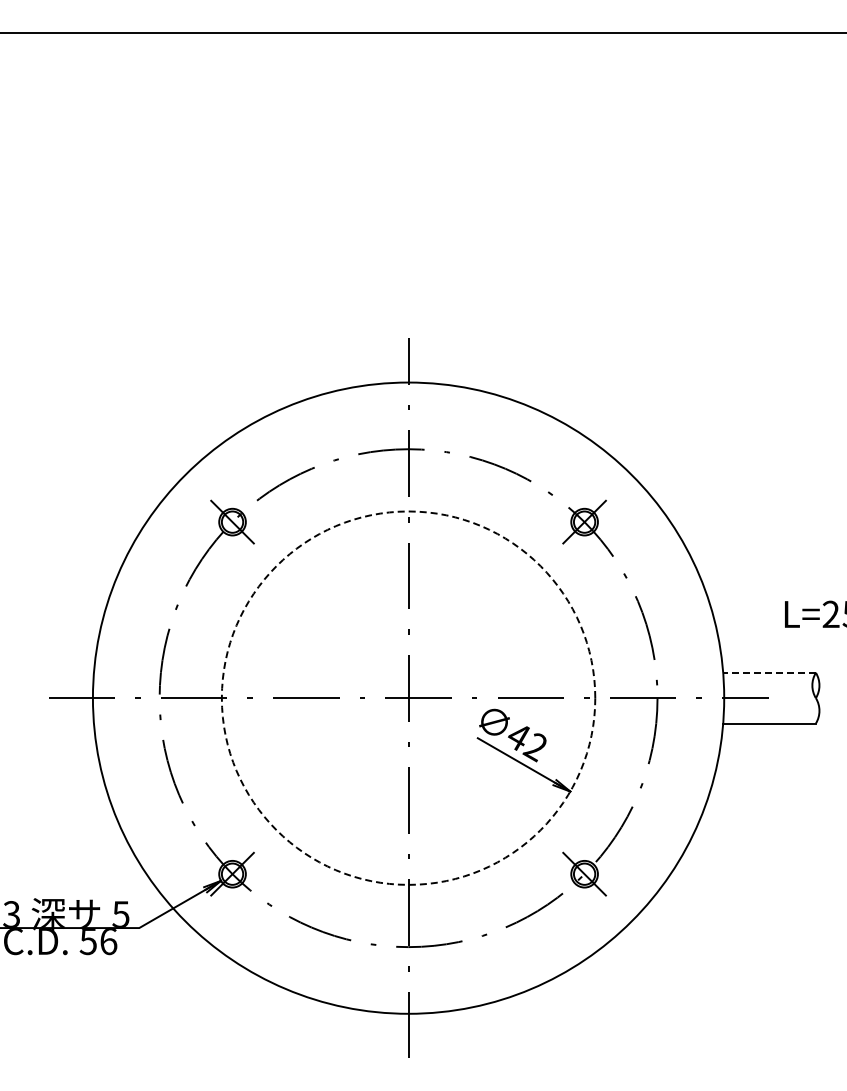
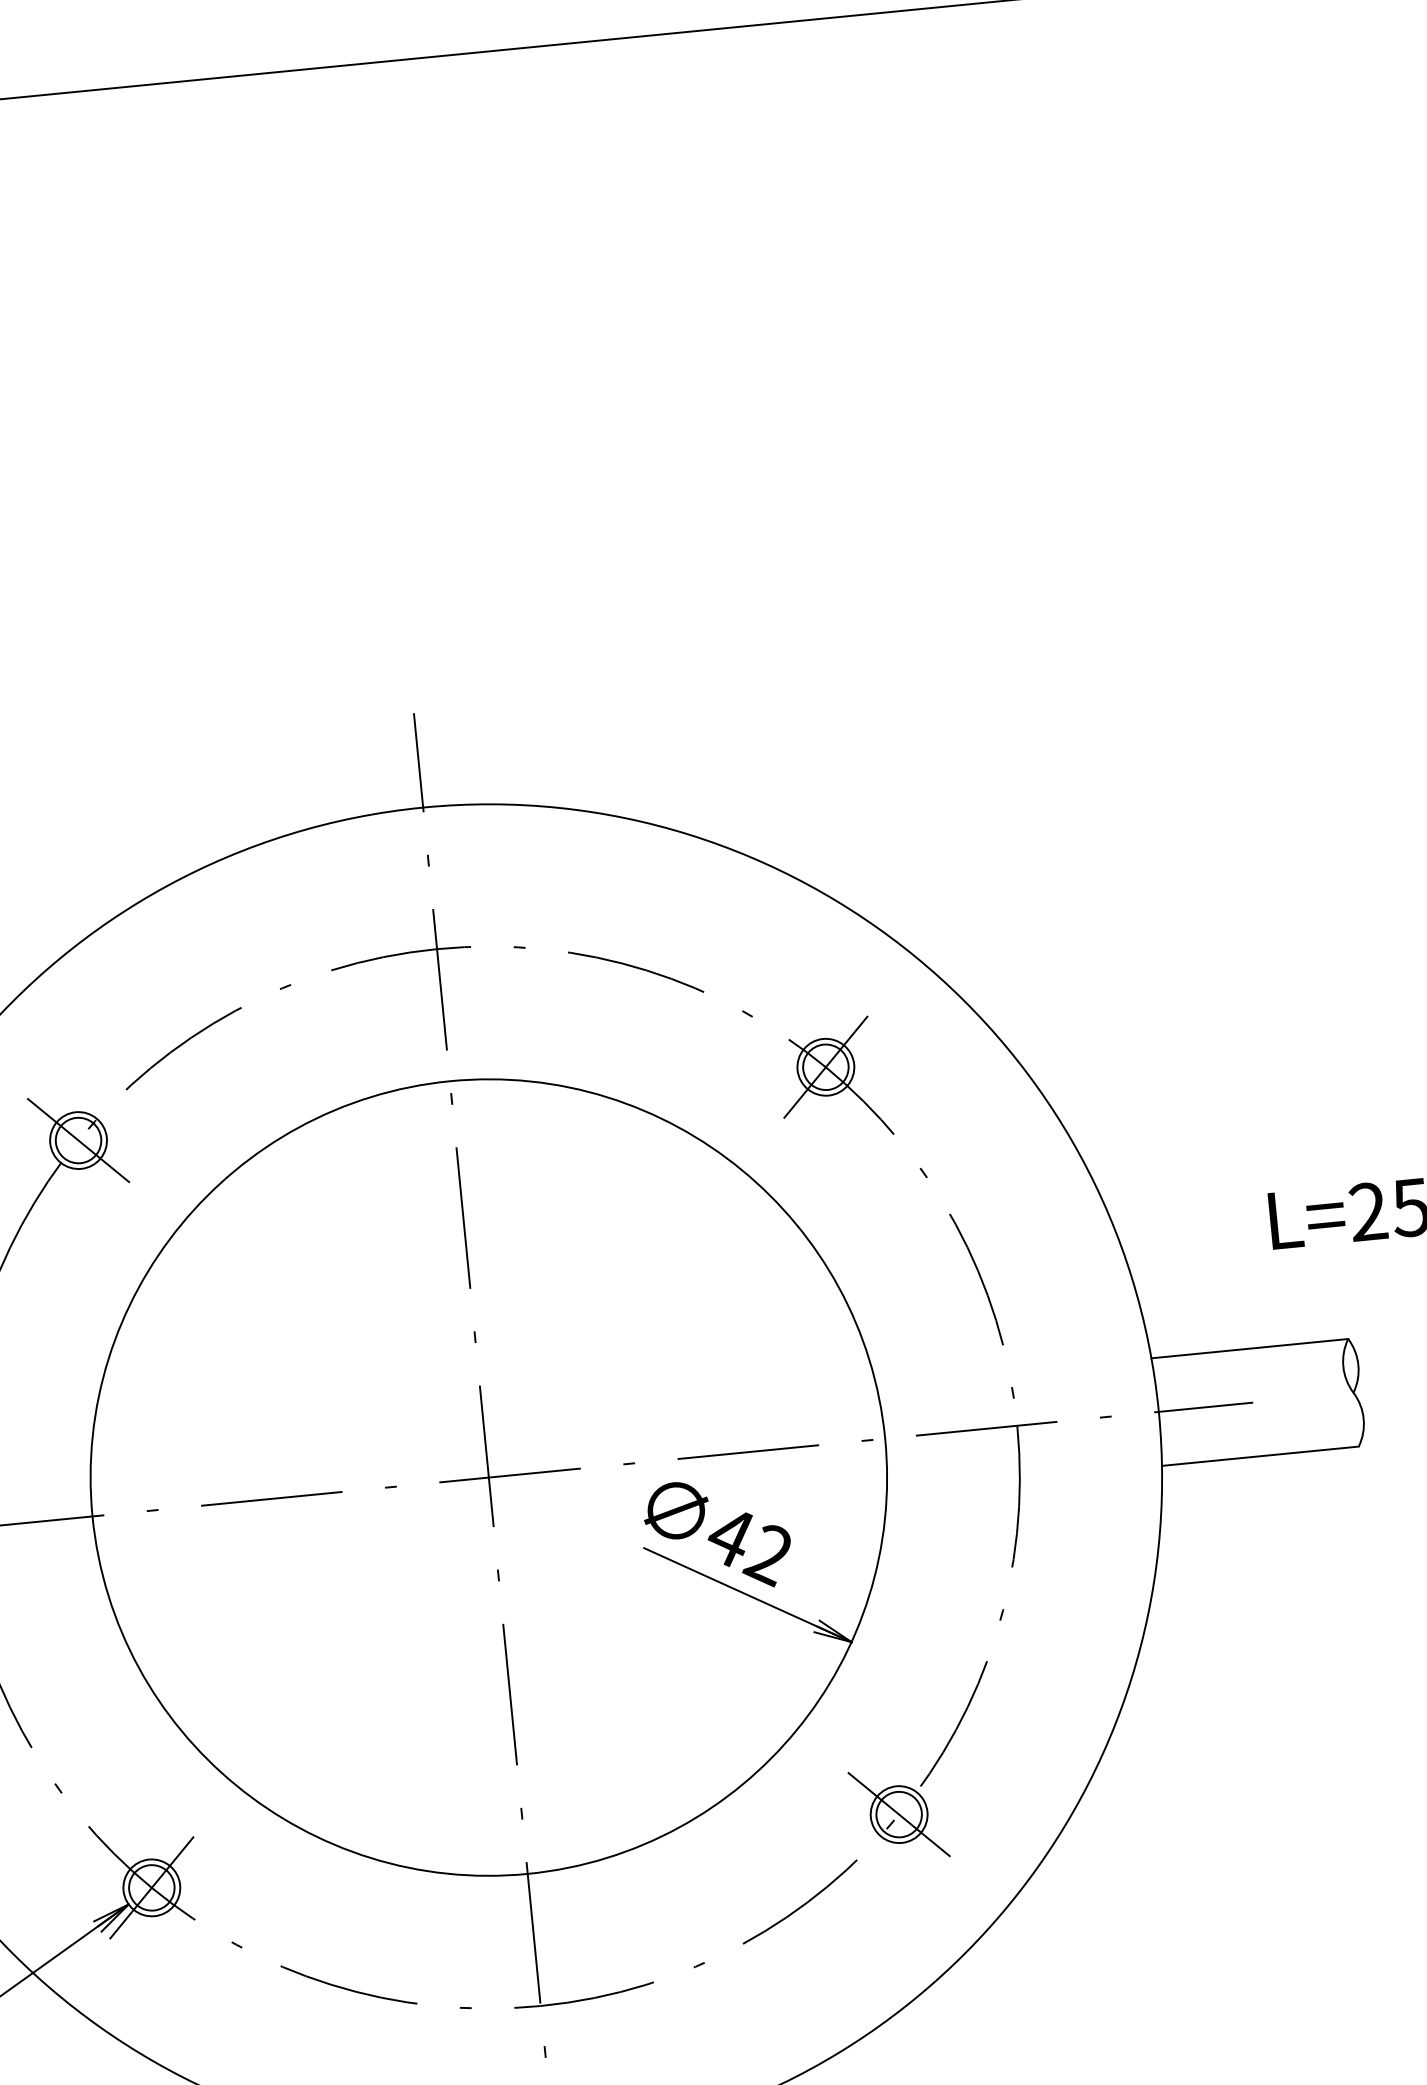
line: (769, 672) -> (1249, 1347), dashed -> solid
circle: (408, 697) -> (488, 1476), dashed -> solid

